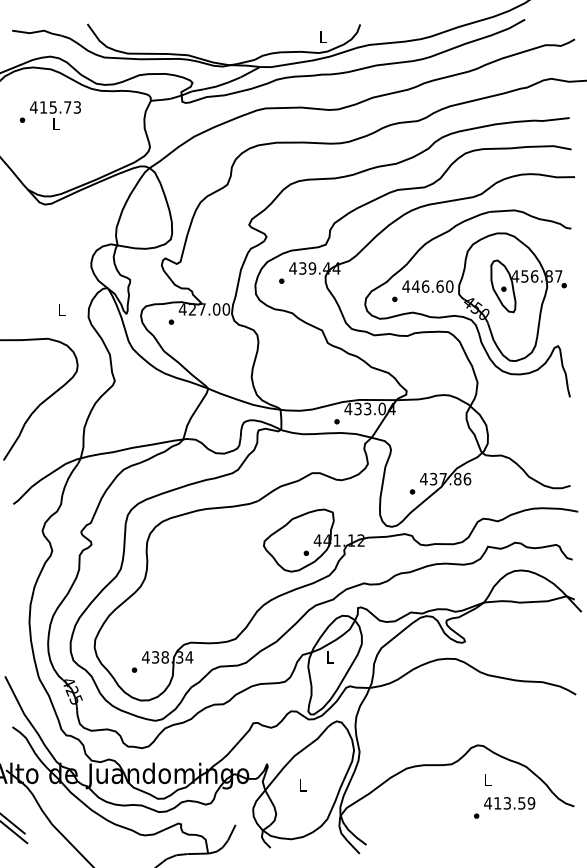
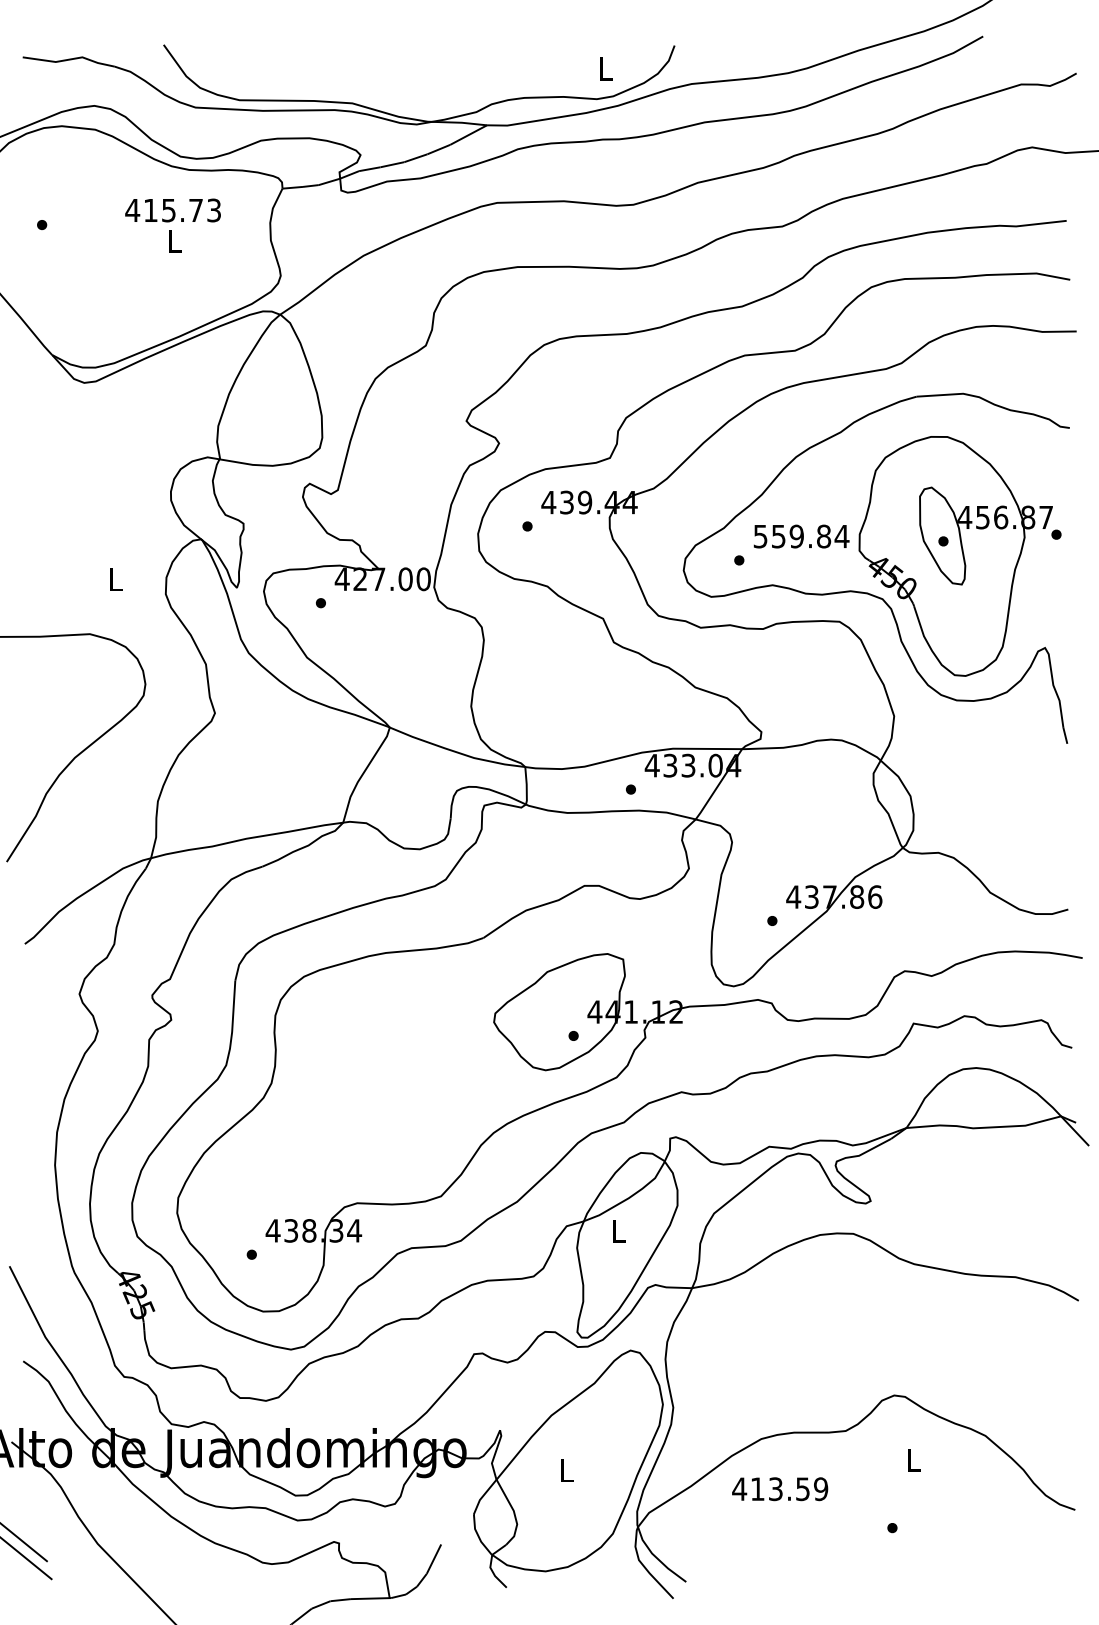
text: (55, 115) -> (173, 225), moved
text: (427, 286) -> (800, 536), 446.60 -> 559.84
text: (509, 803) -> (779, 1489), moved

